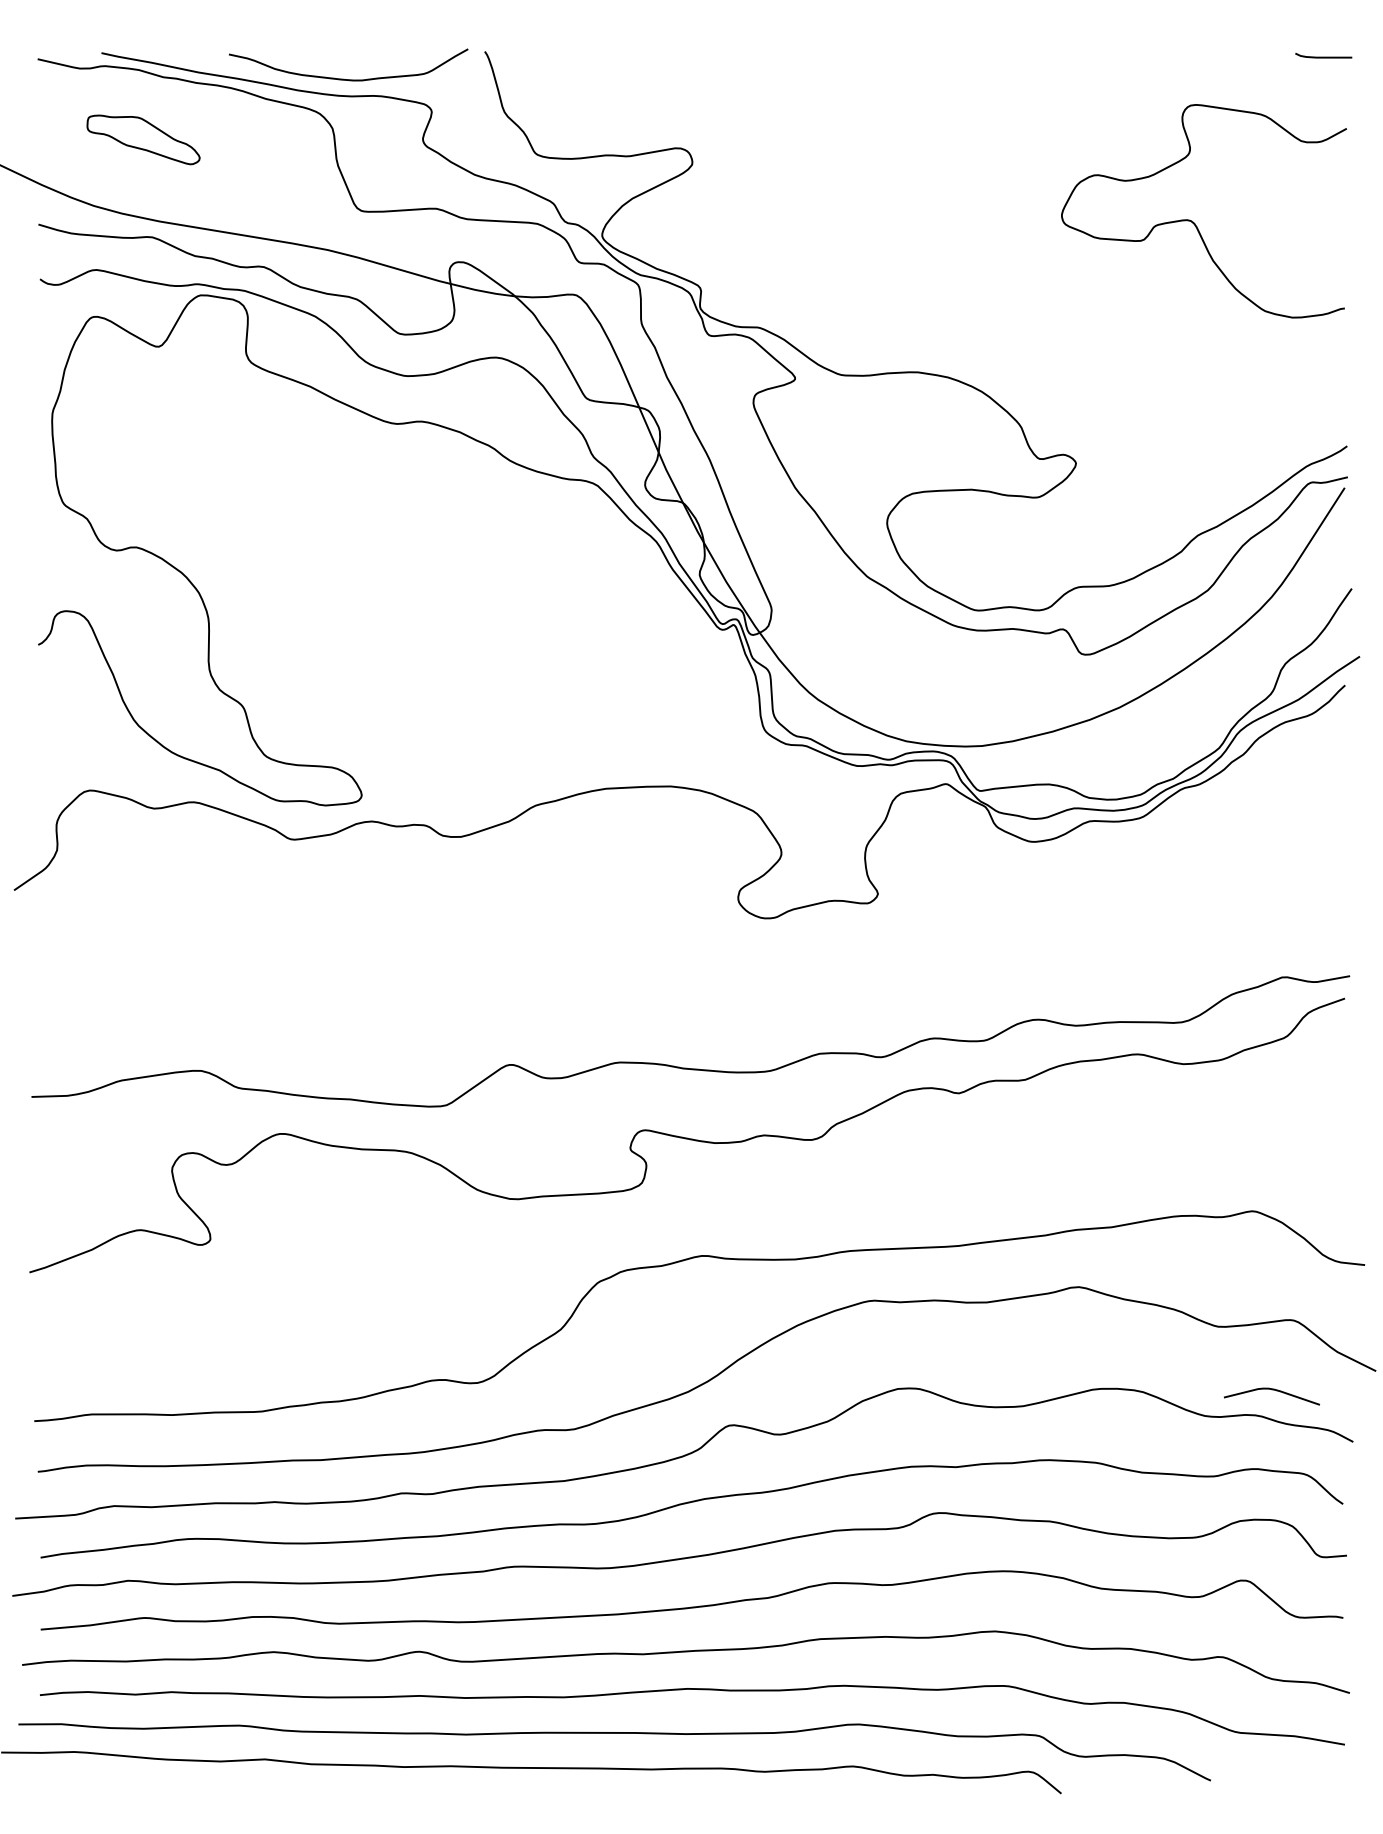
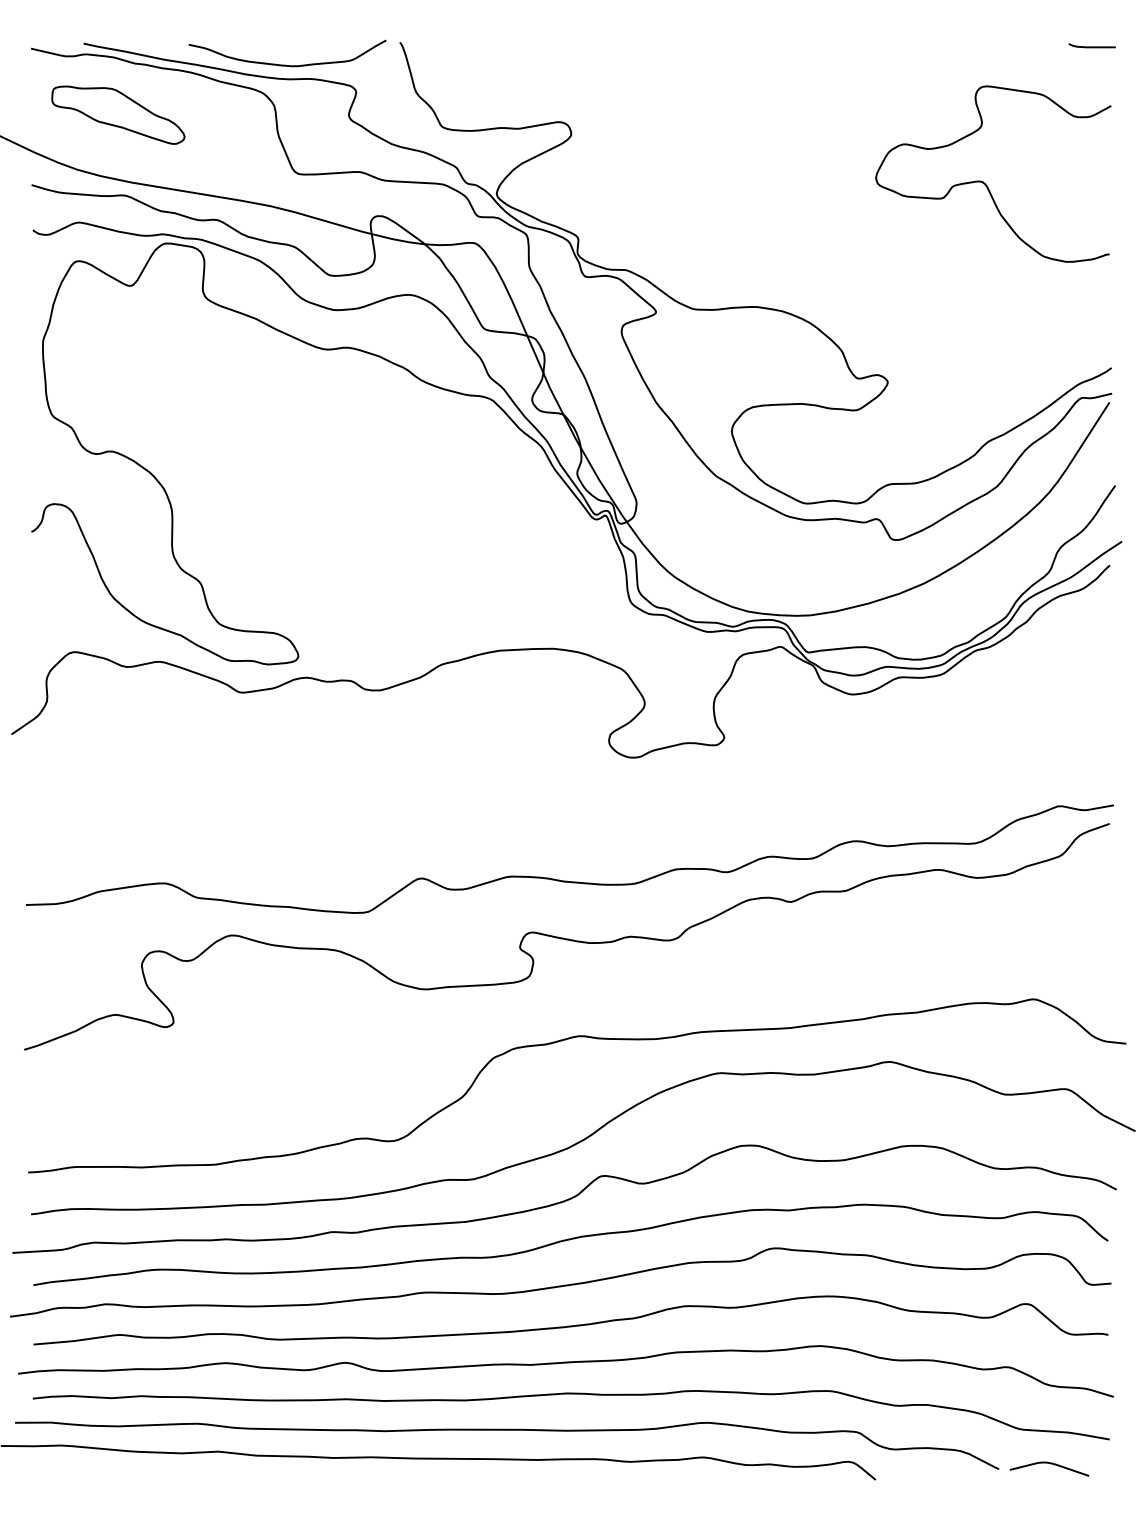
part: (143, 139) -> (118, 114), size x1.43
curve: (1271, 1390) -> (1049, 1464), moved

